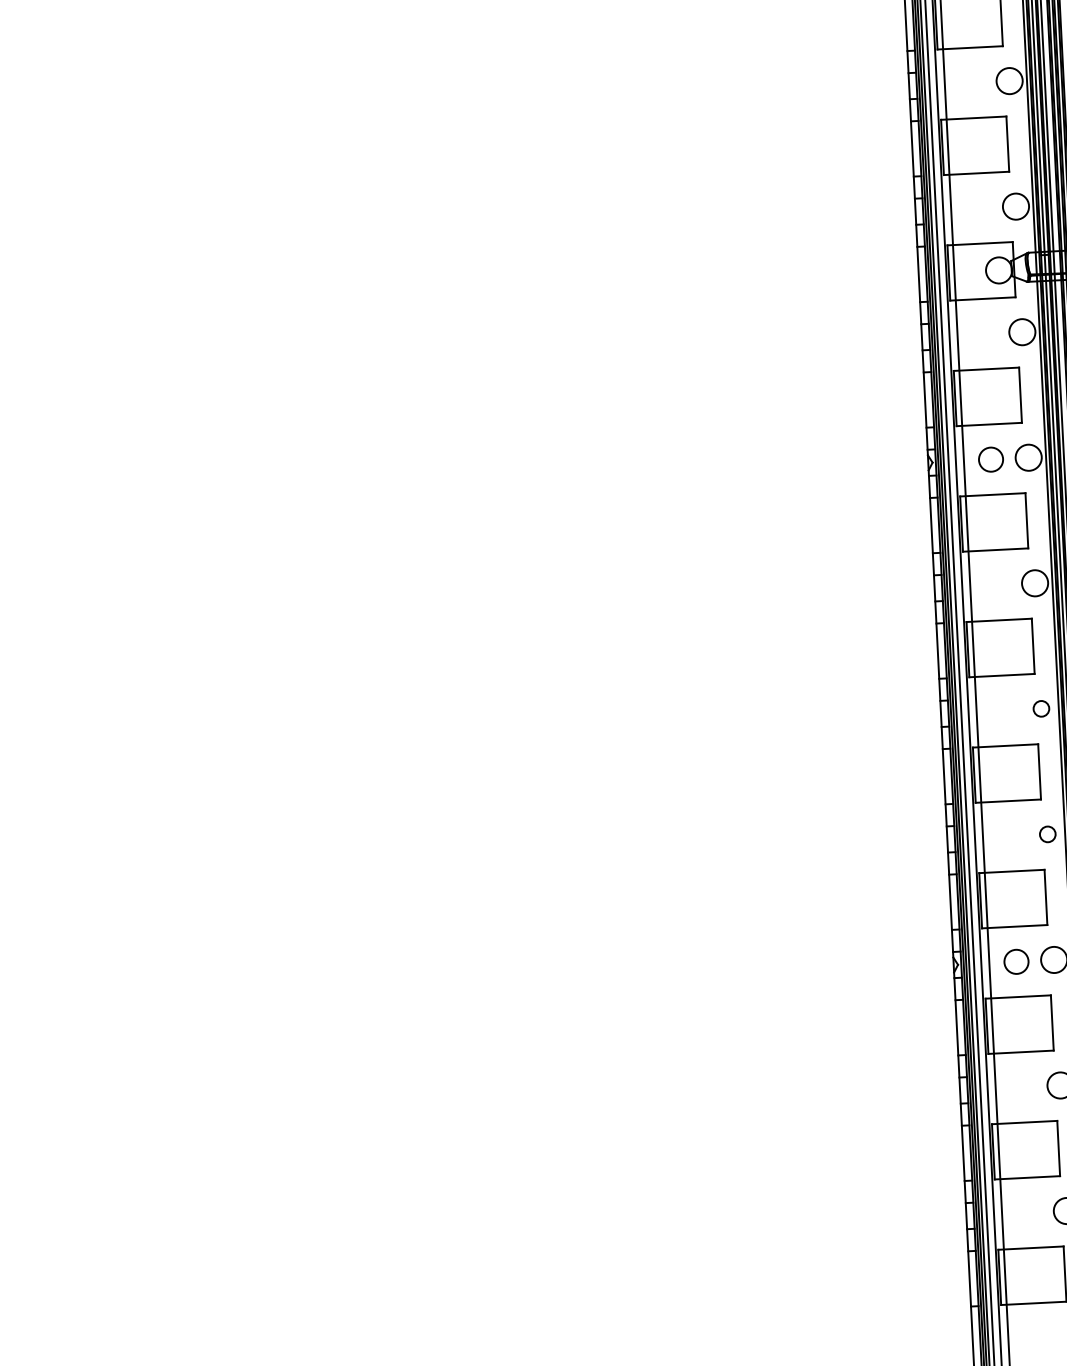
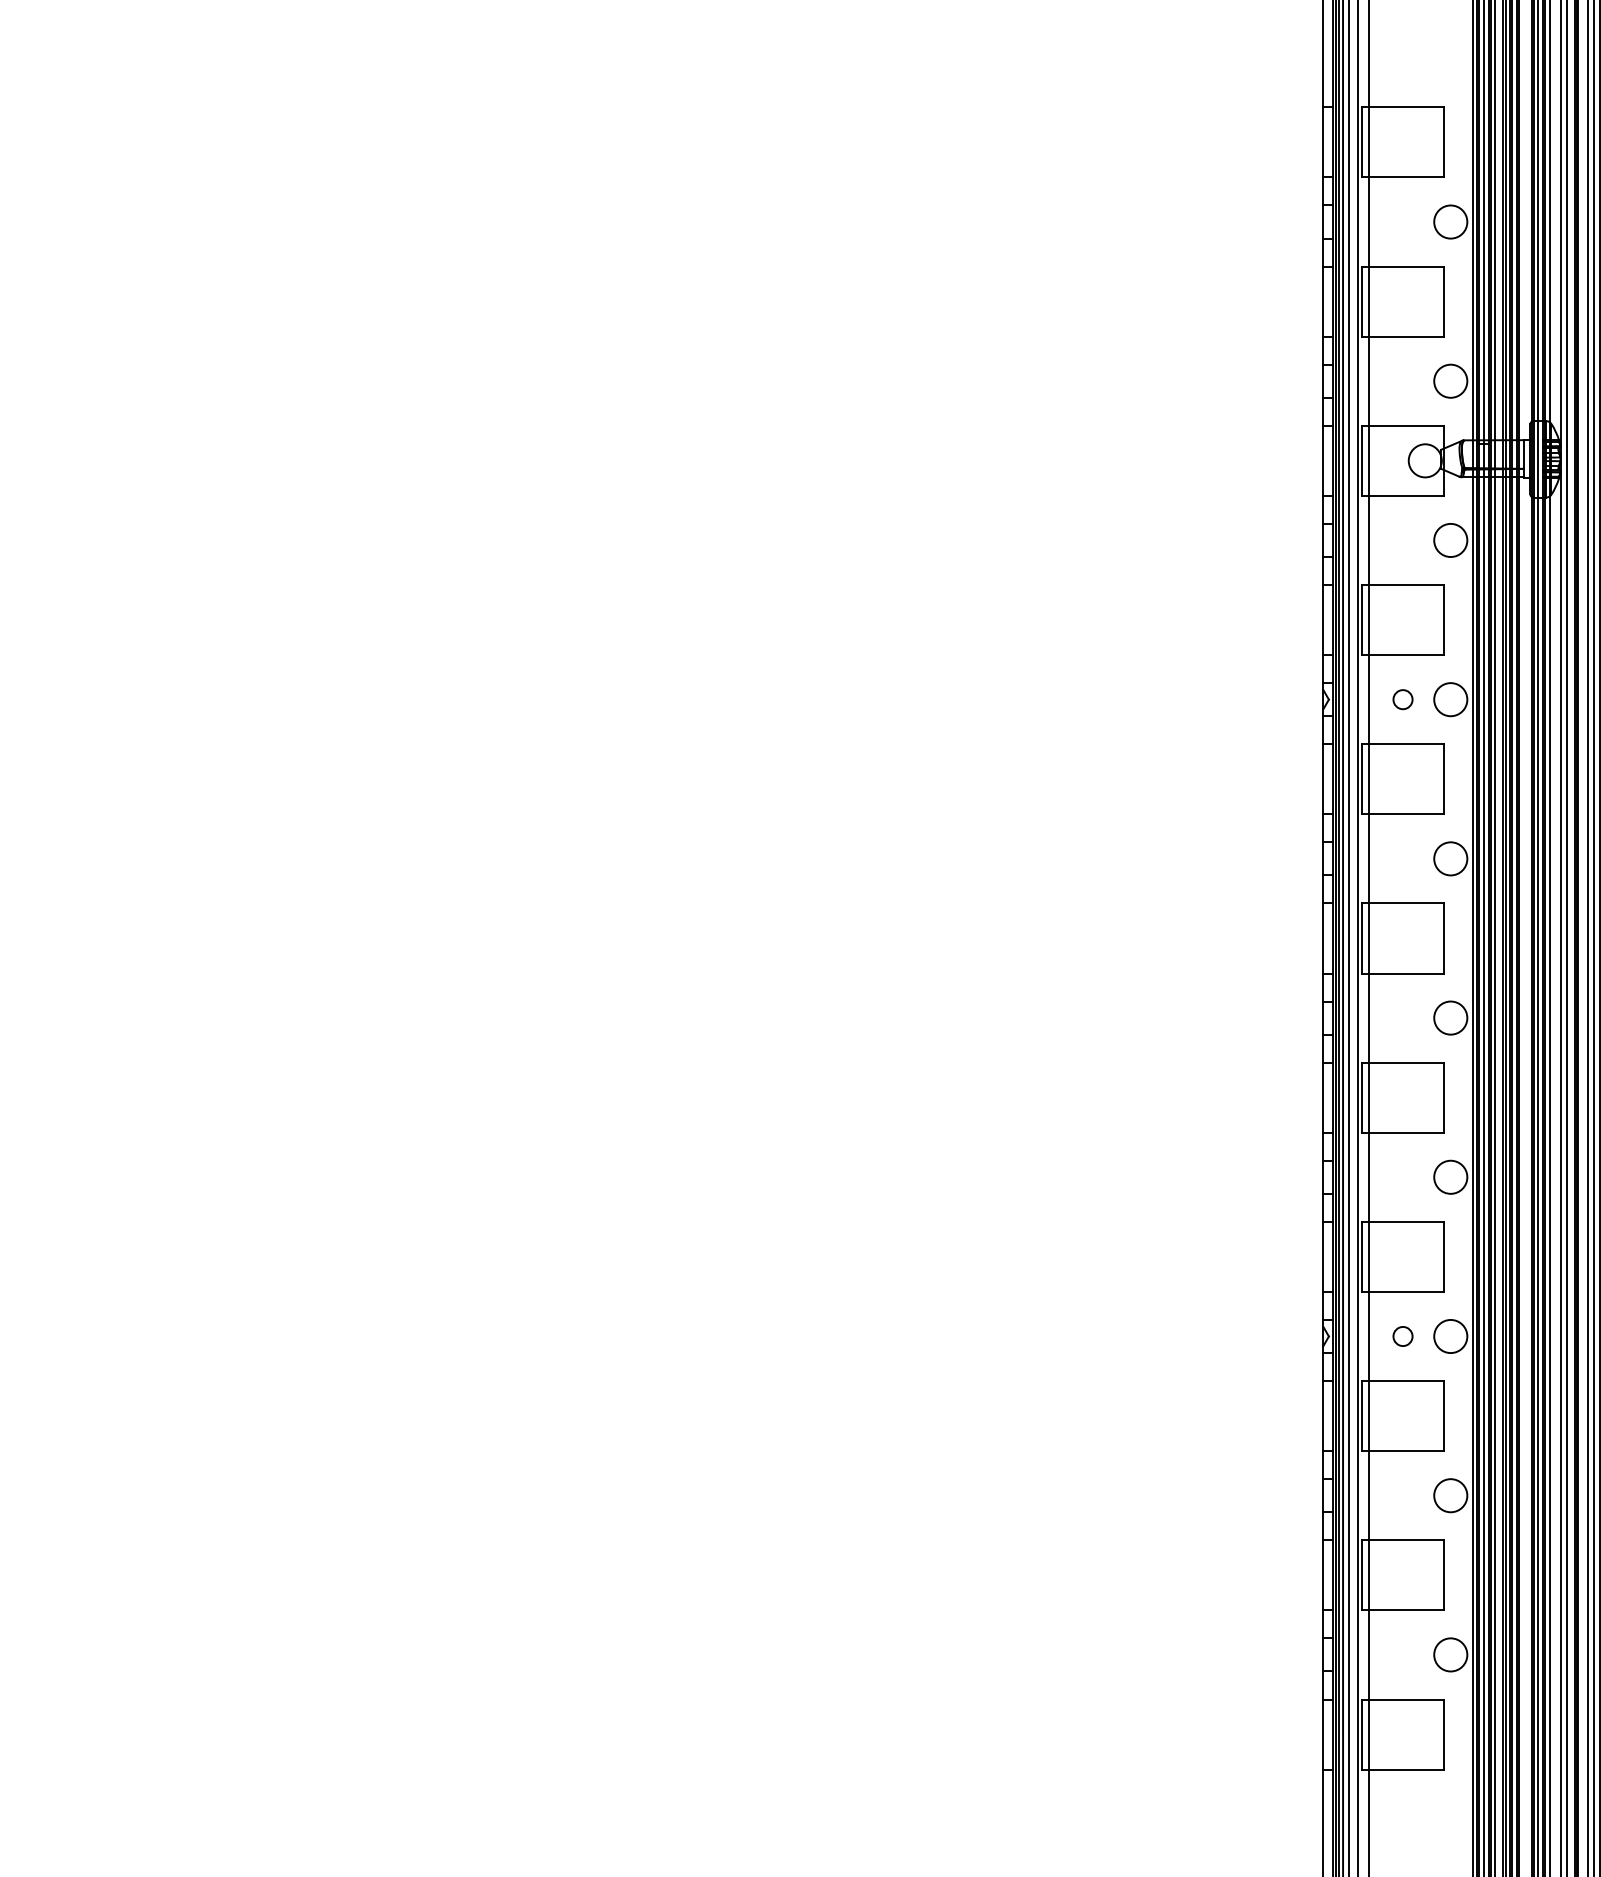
circle: (990, 459) -> (1402, 699), size x0.62
circle: (1041, 708) -> (1450, 1017), size x1.67
circle: (1047, 833) -> (1450, 1176), size x1.67
circle: (1016, 961) -> (1402, 1336), size x0.62

